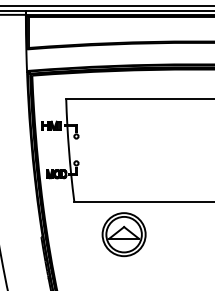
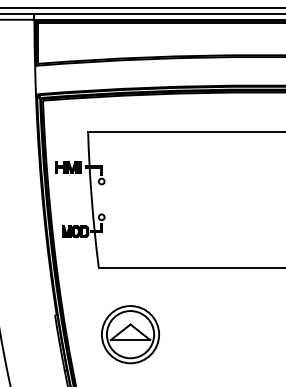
part: (123, 234) -> (129, 334), moved

